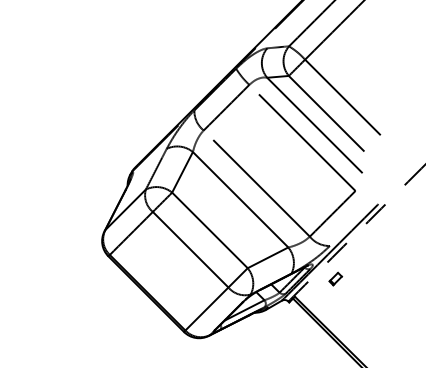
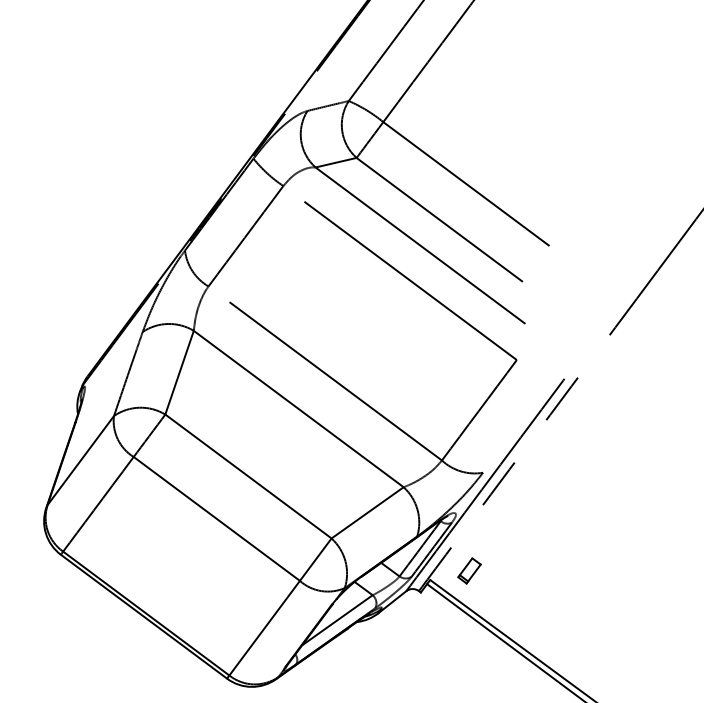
part: (335, 278) -> (468, 569), moved

